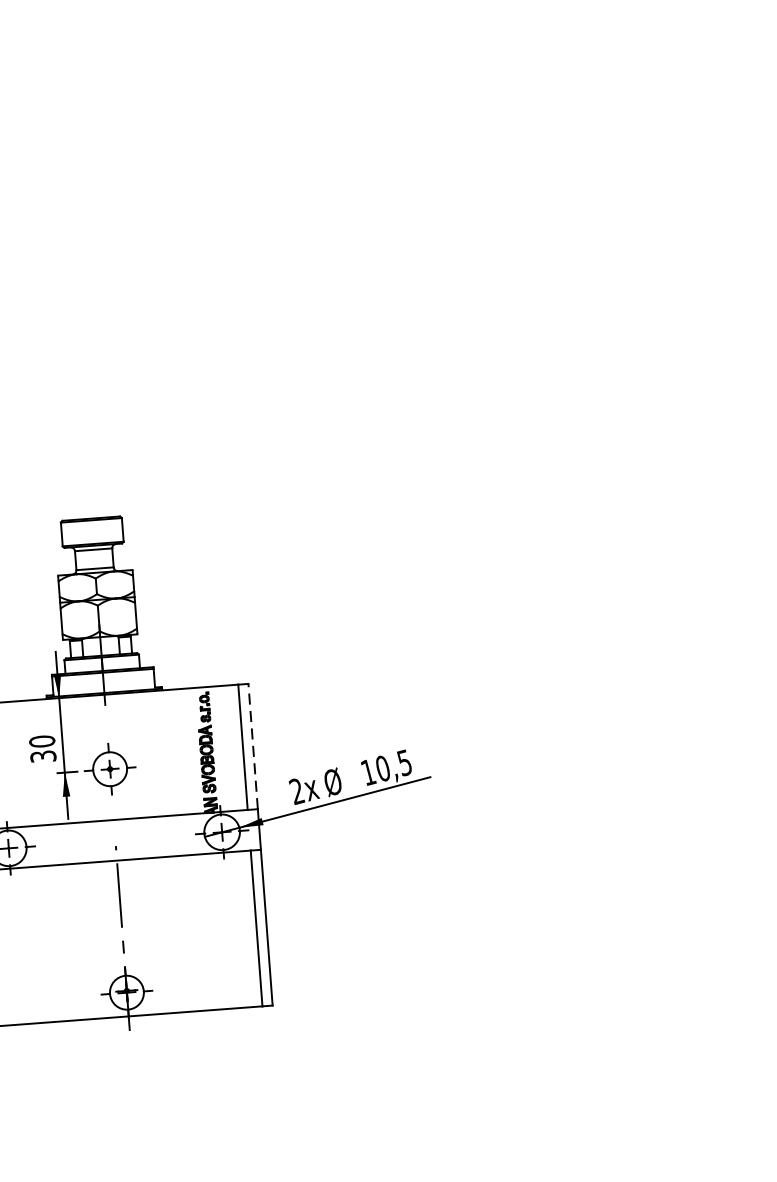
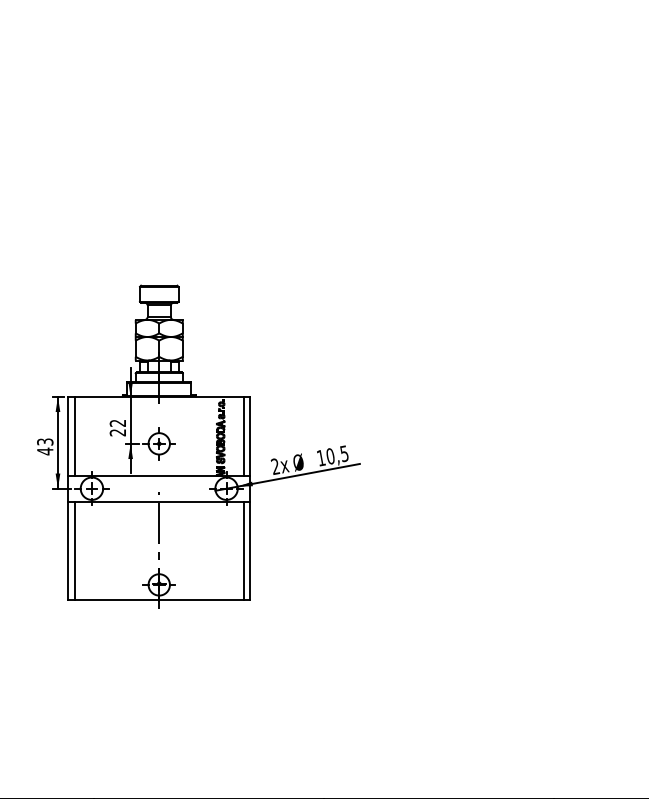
line: (253, 746) -> (250, 436), dashed -> solid
text: (42, 748) -> (117, 427), 30 -> 22

